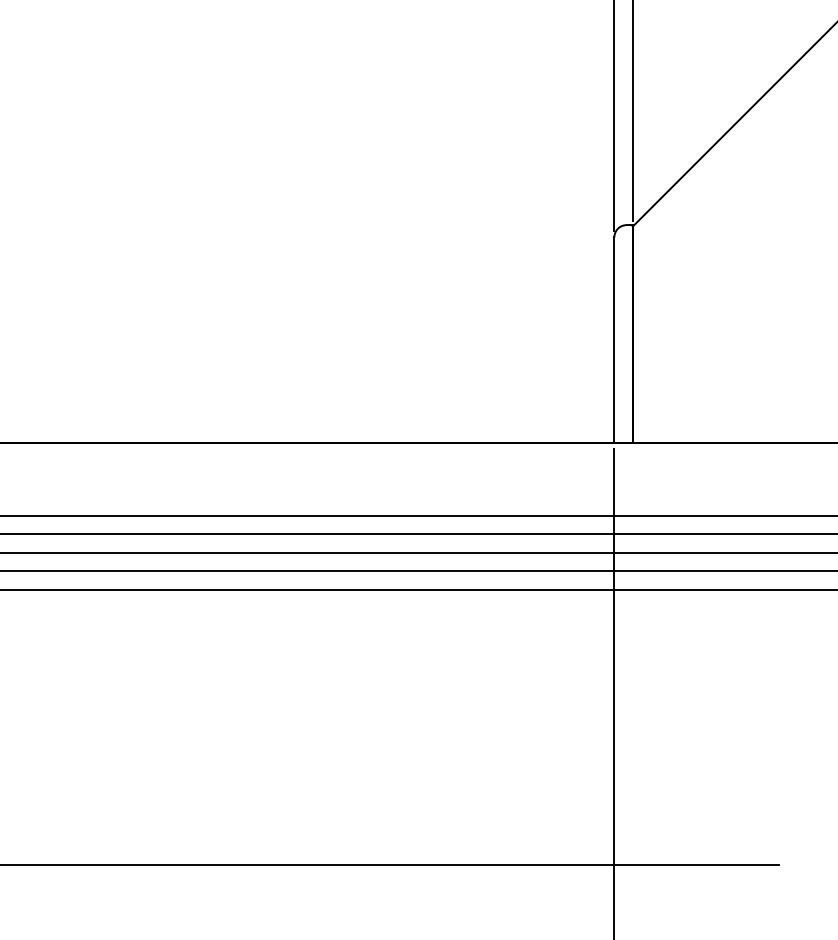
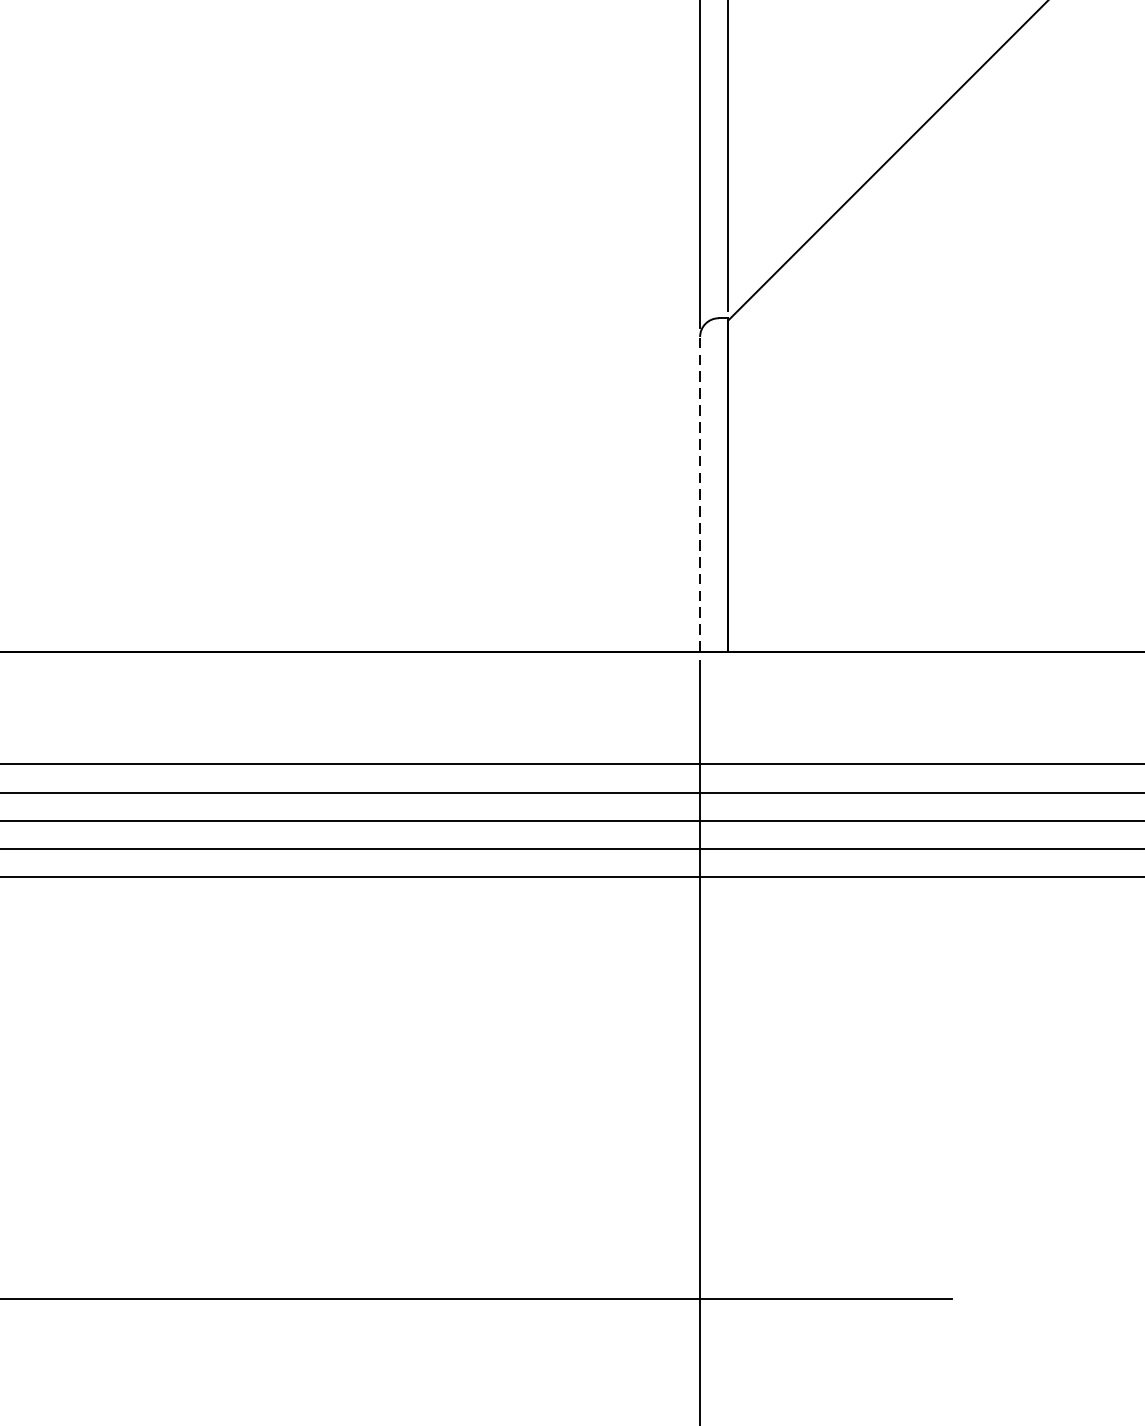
line: (614, 340) -> (700, 495), solid -> dashed

